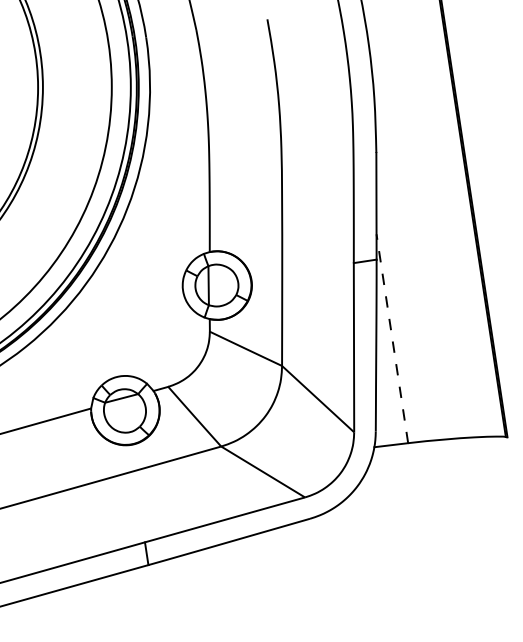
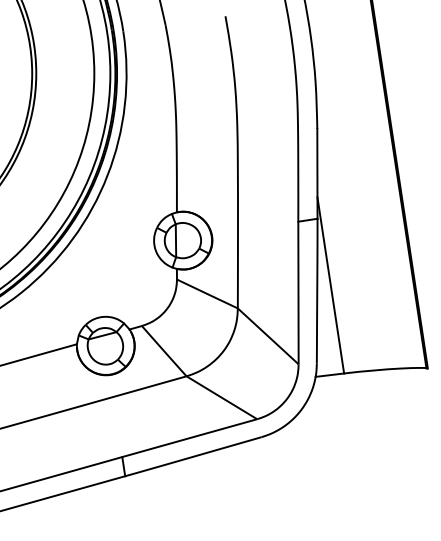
line: (392, 337) -> (330, 284), dashed -> solid

